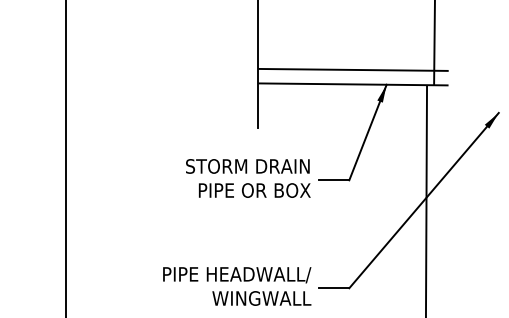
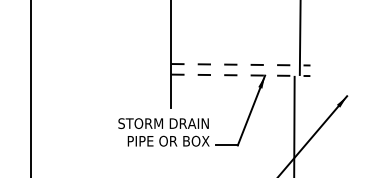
line: (354, 69) -> (241, 64), solid -> dashed
line: (353, 84) -> (240, 75), solid -> dashed
text: (248, 178) -> (164, 132), moved

